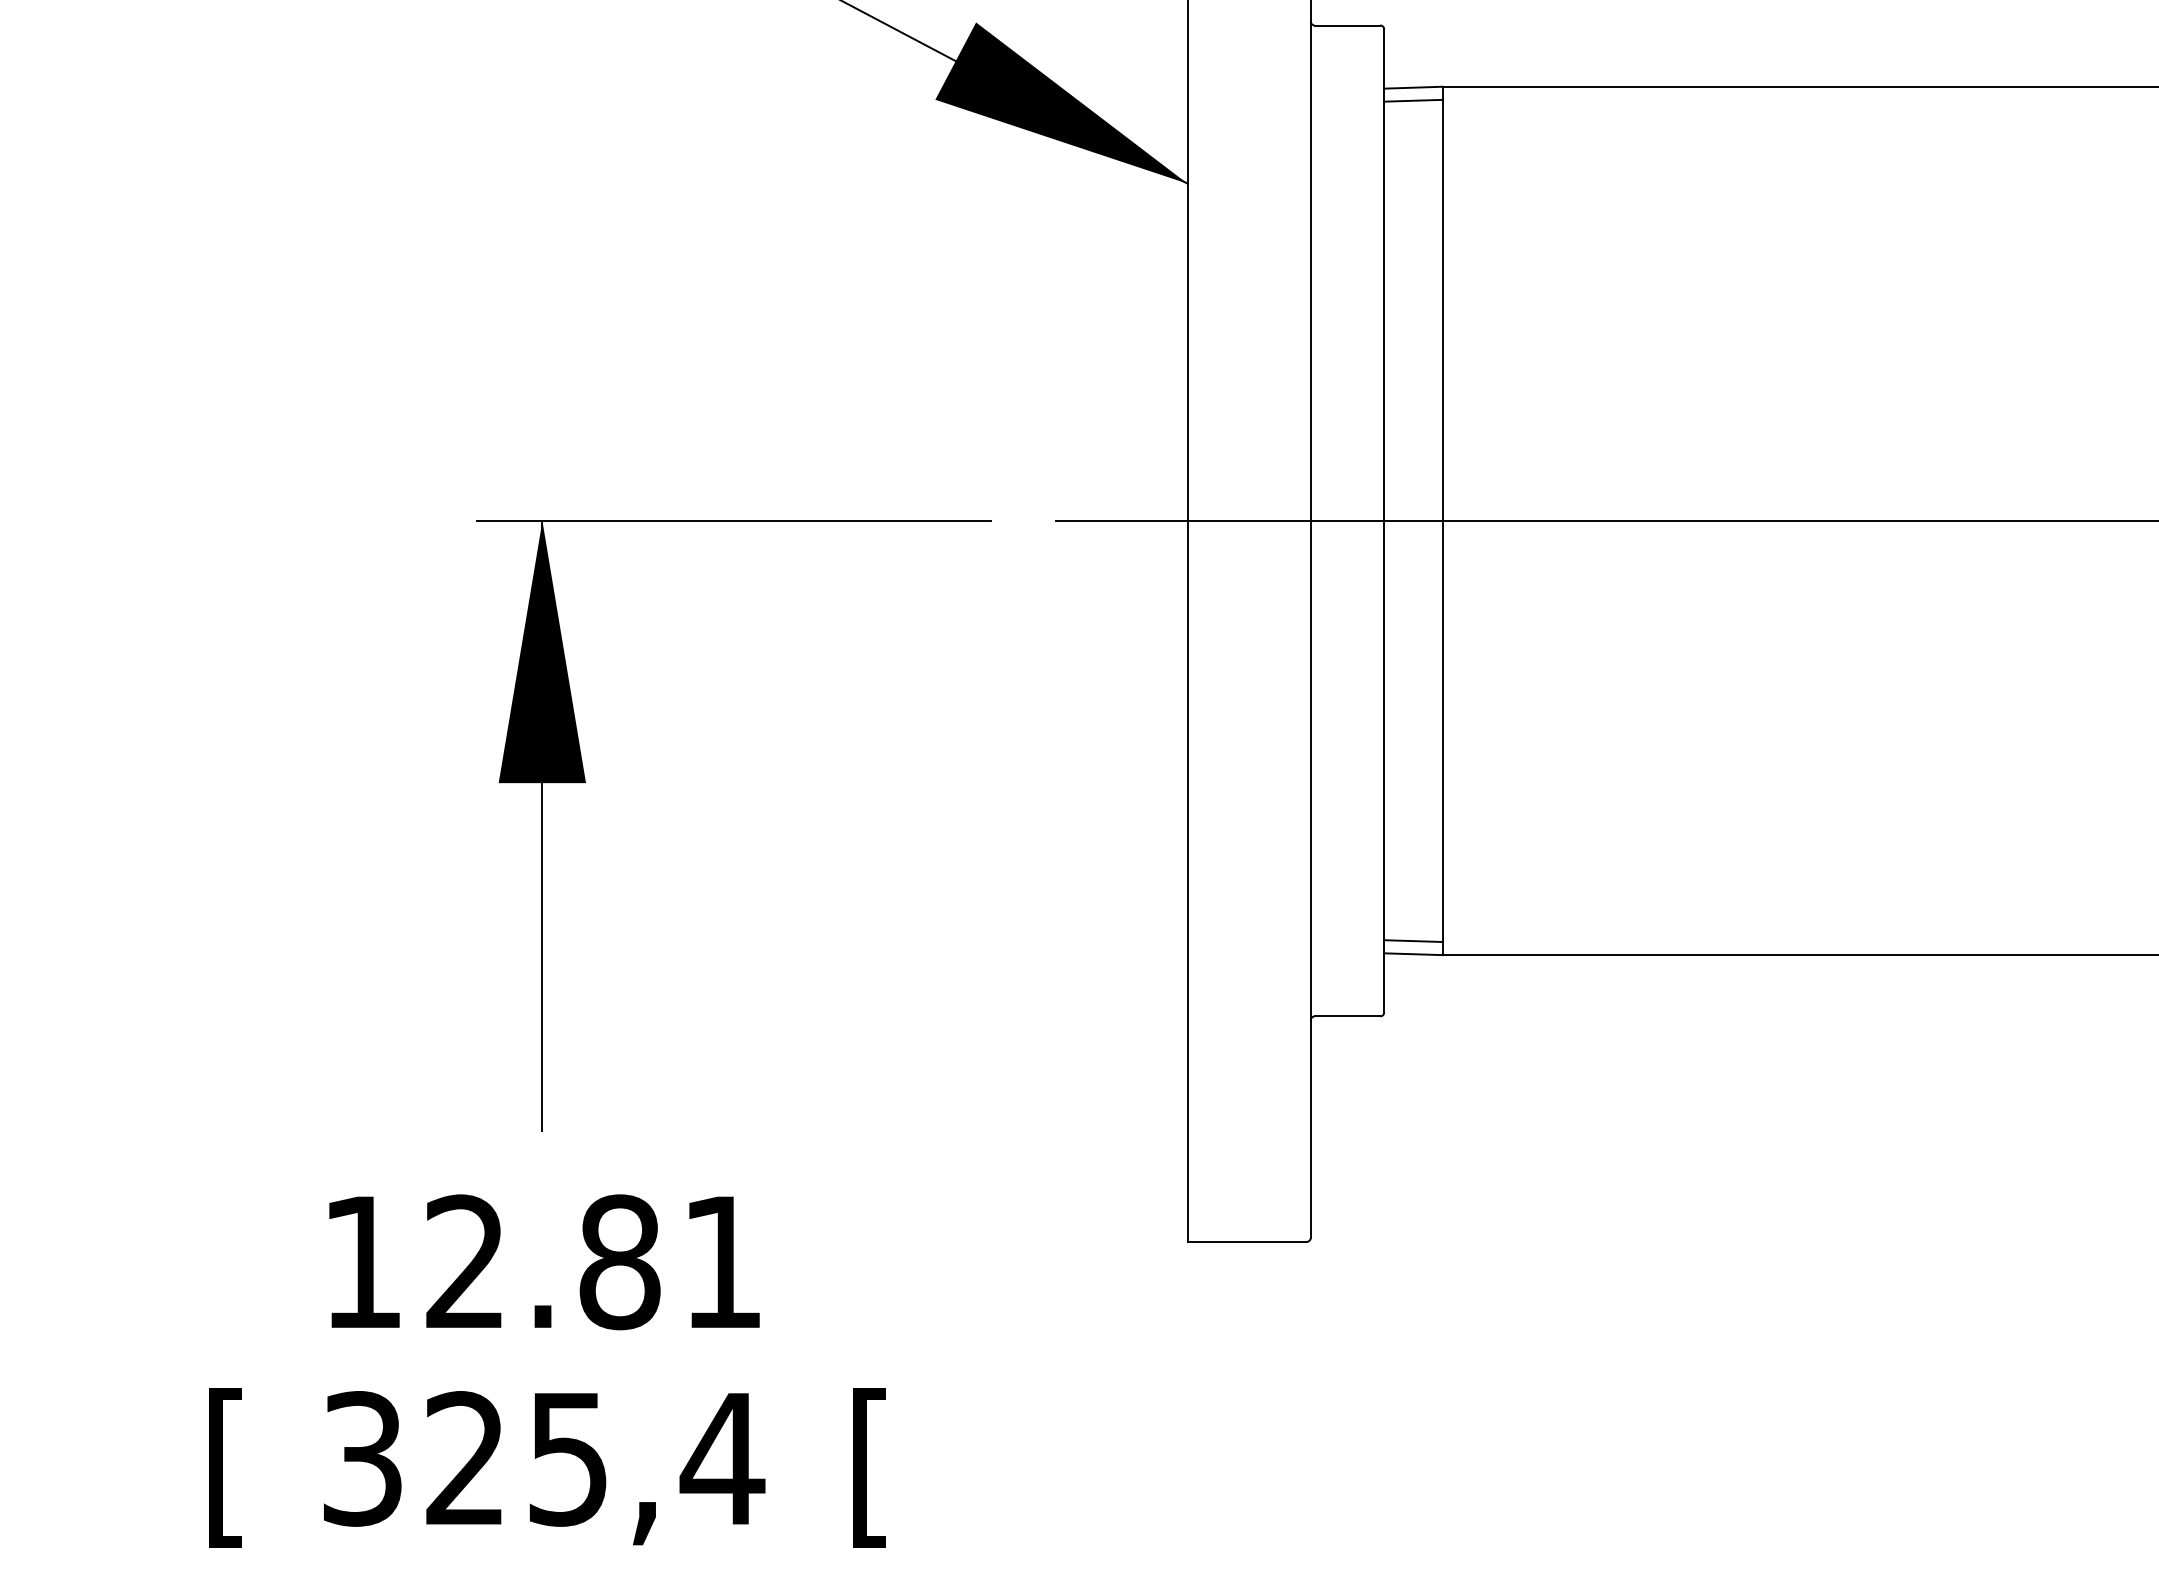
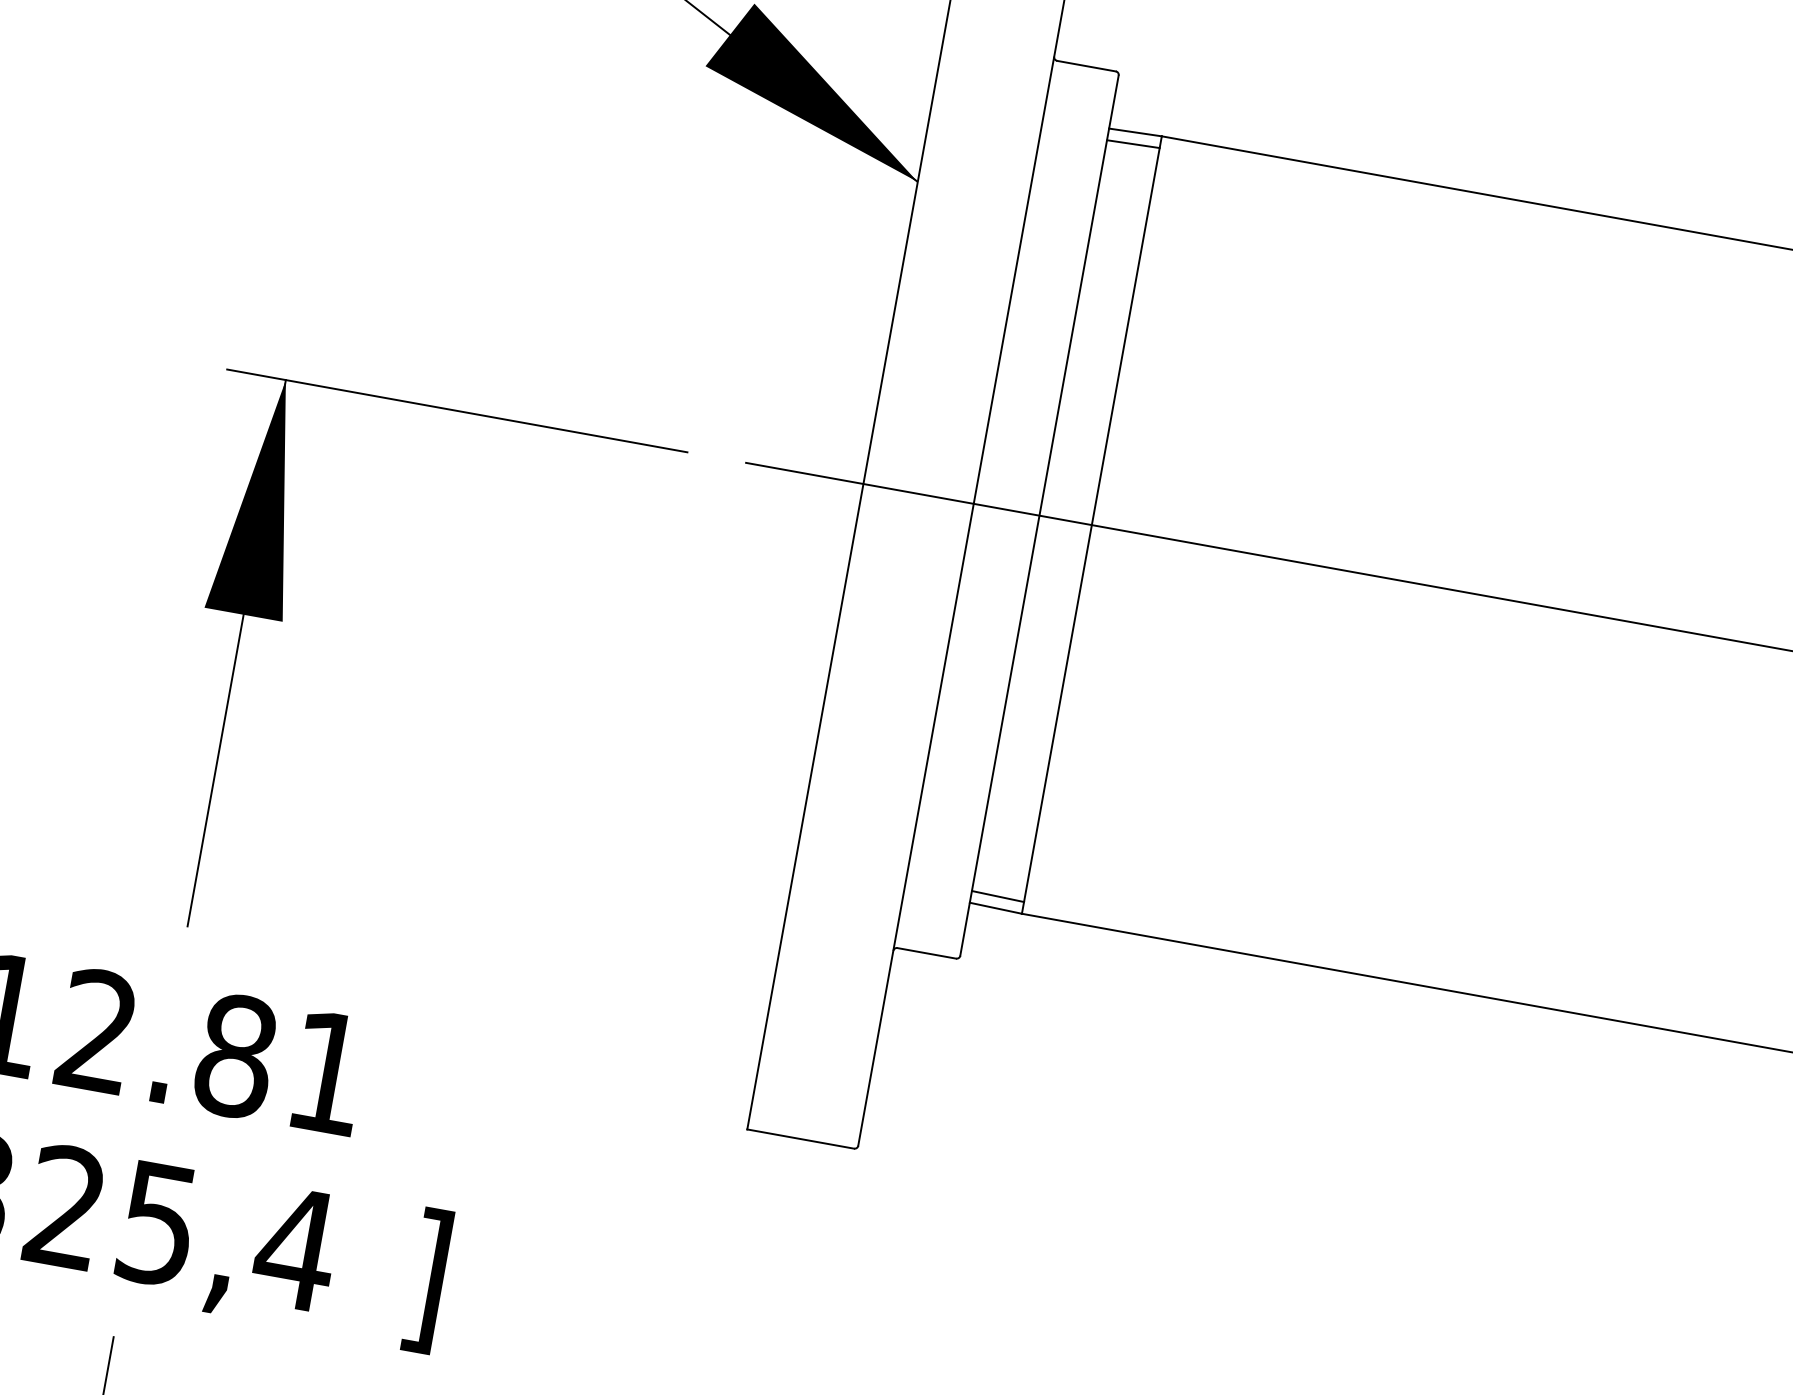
text: (870, 1467) -> (427, 1280), [ -> ]

